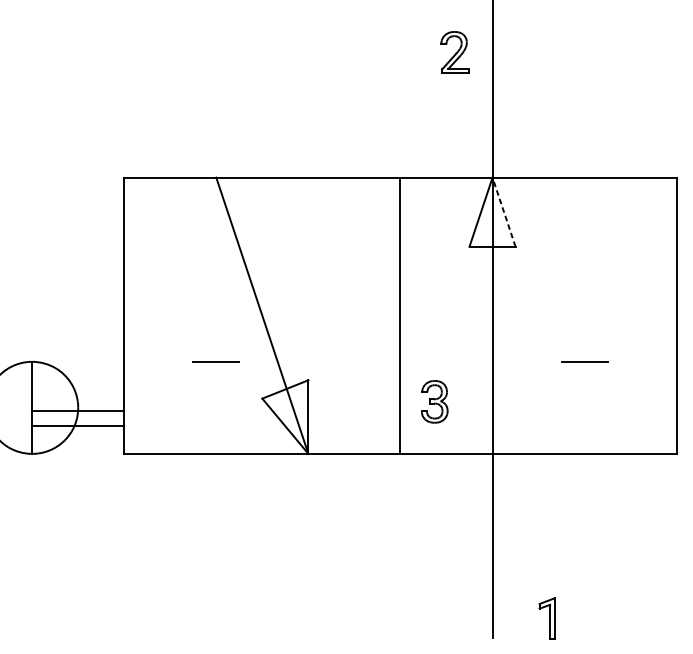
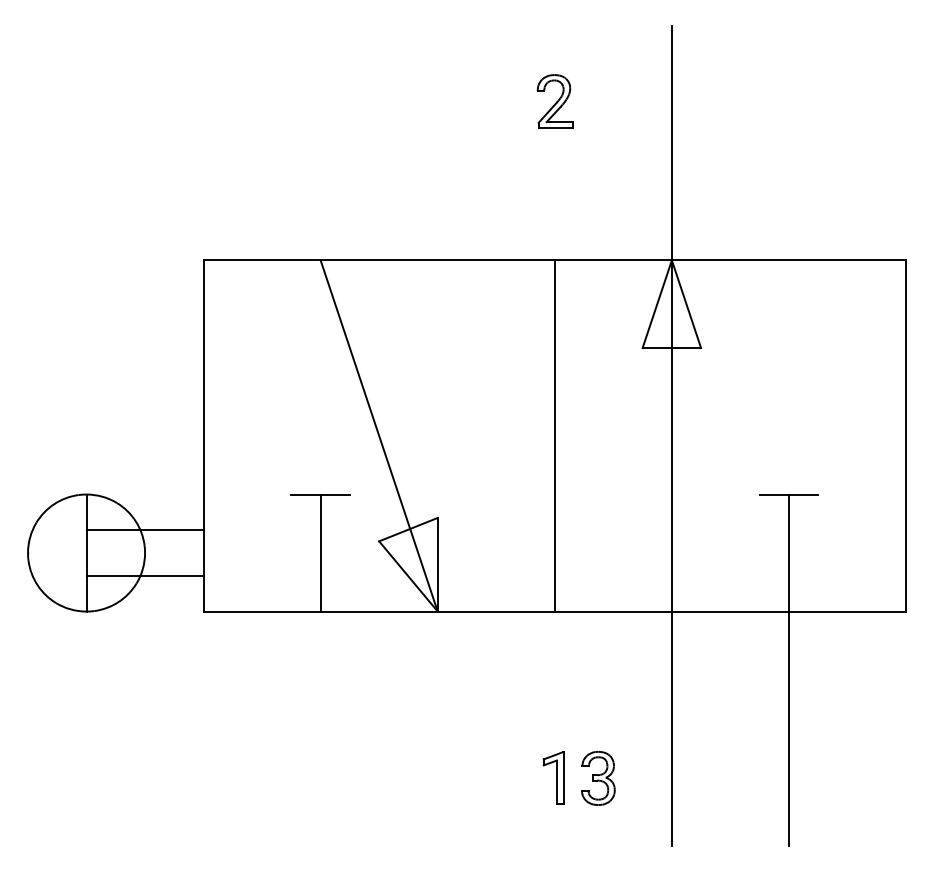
part: (454, 52) -> (554, 101), moved
line: (504, 211) -> (686, 303), dashed -> solid
part: (434, 401) -> (598, 778), moved
line: (216, 407) -> (320, 552), added
line: (77, 411) -> (144, 529), moved
line: (584, 499) -> (788, 669), added
part: (547, 618) -> (553, 777), moved

